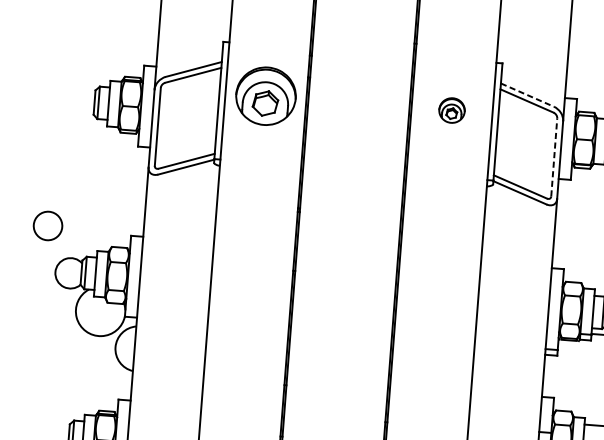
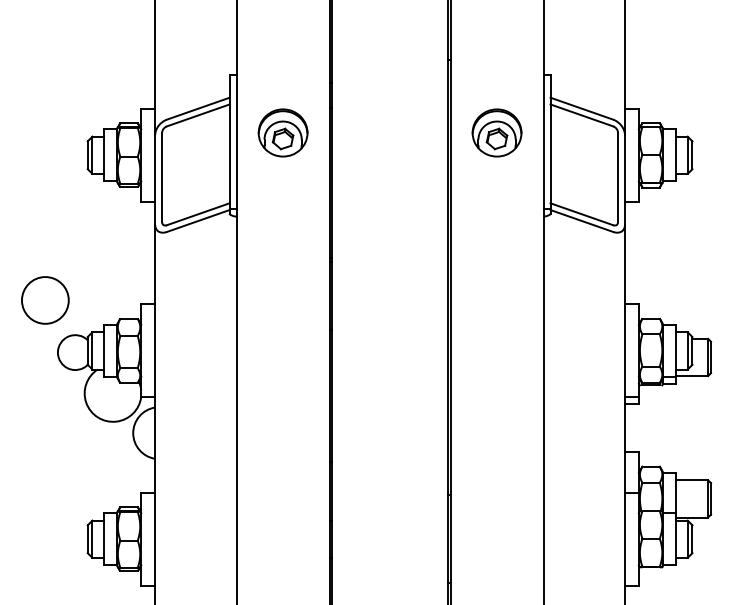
line: (528, 94) -> (582, 108), dashed -> solid
part: (265, 95) -> (282, 132), size x0.71
part: (451, 110) -> (496, 132), size x1.67
line: (553, 157) -> (617, 177), dashed -> solid
circle: (48, 226) -> (45, 300), size x1.43

